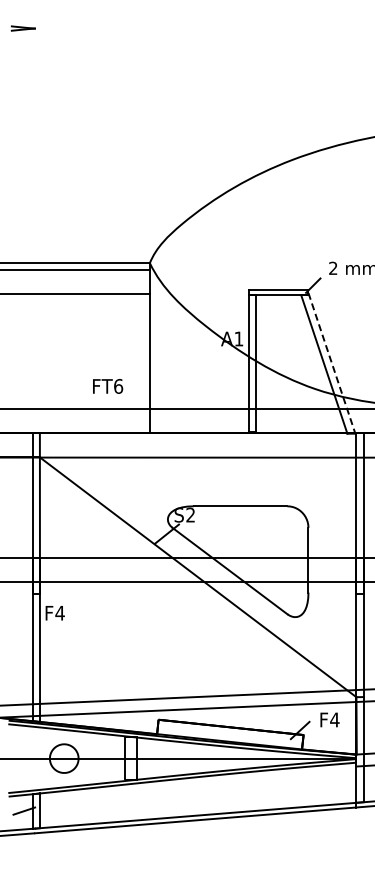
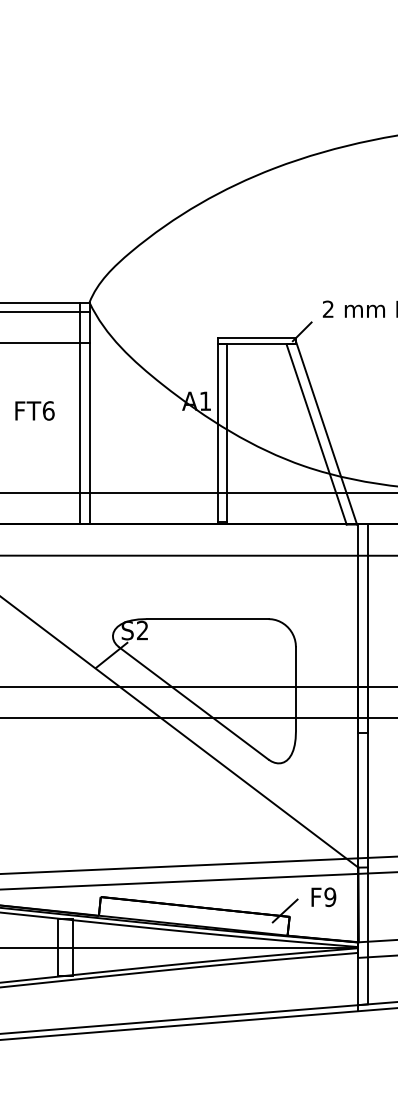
line: (142, 348) -> (79, 413), added
line: (332, 363) -> (327, 433), dashed -> solid
text: (108, 386) -> (35, 411), moved
text: (334, 719) -> (329, 896), F4 -> F9

